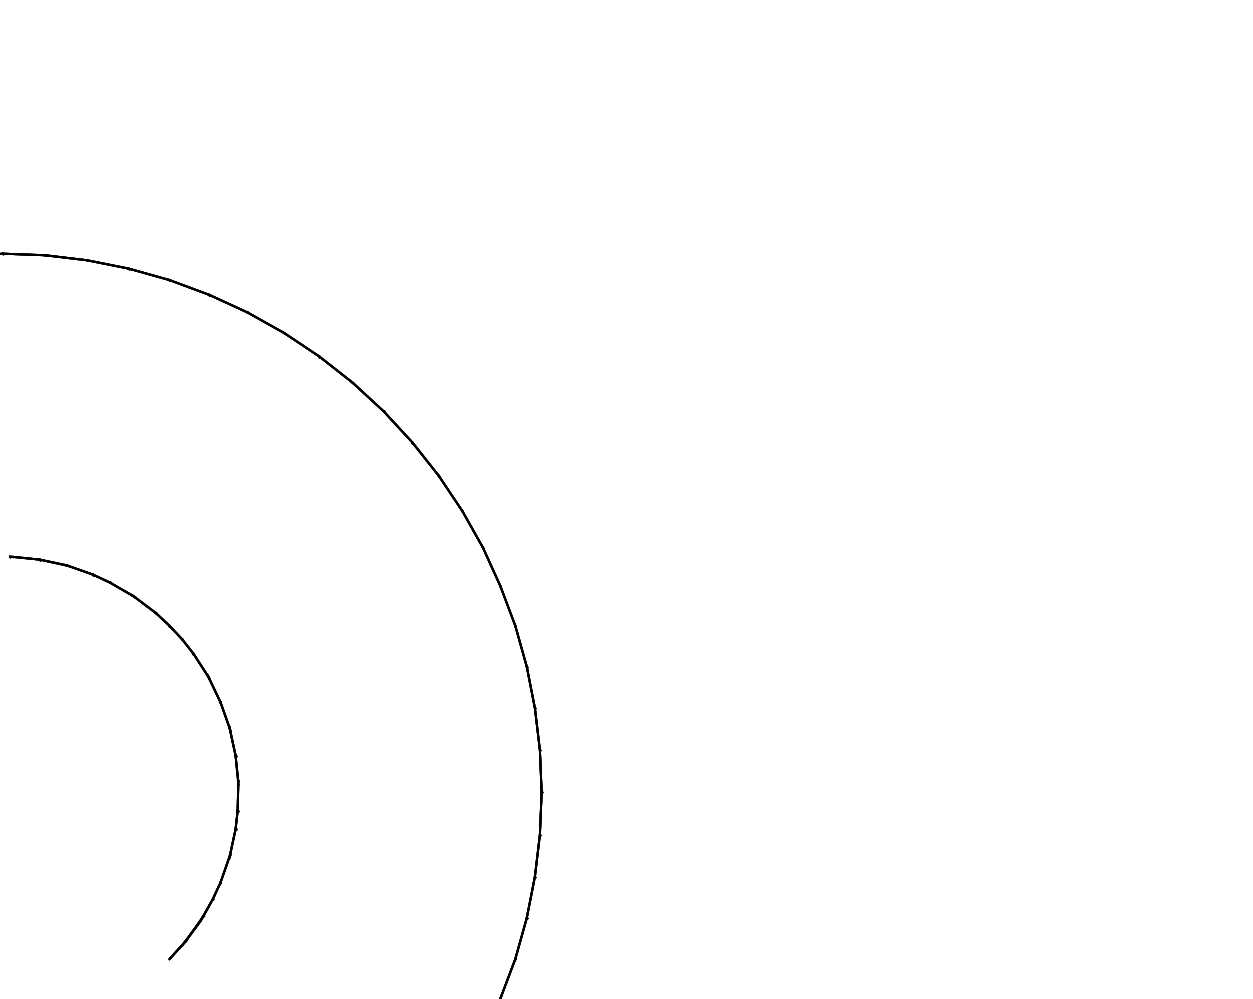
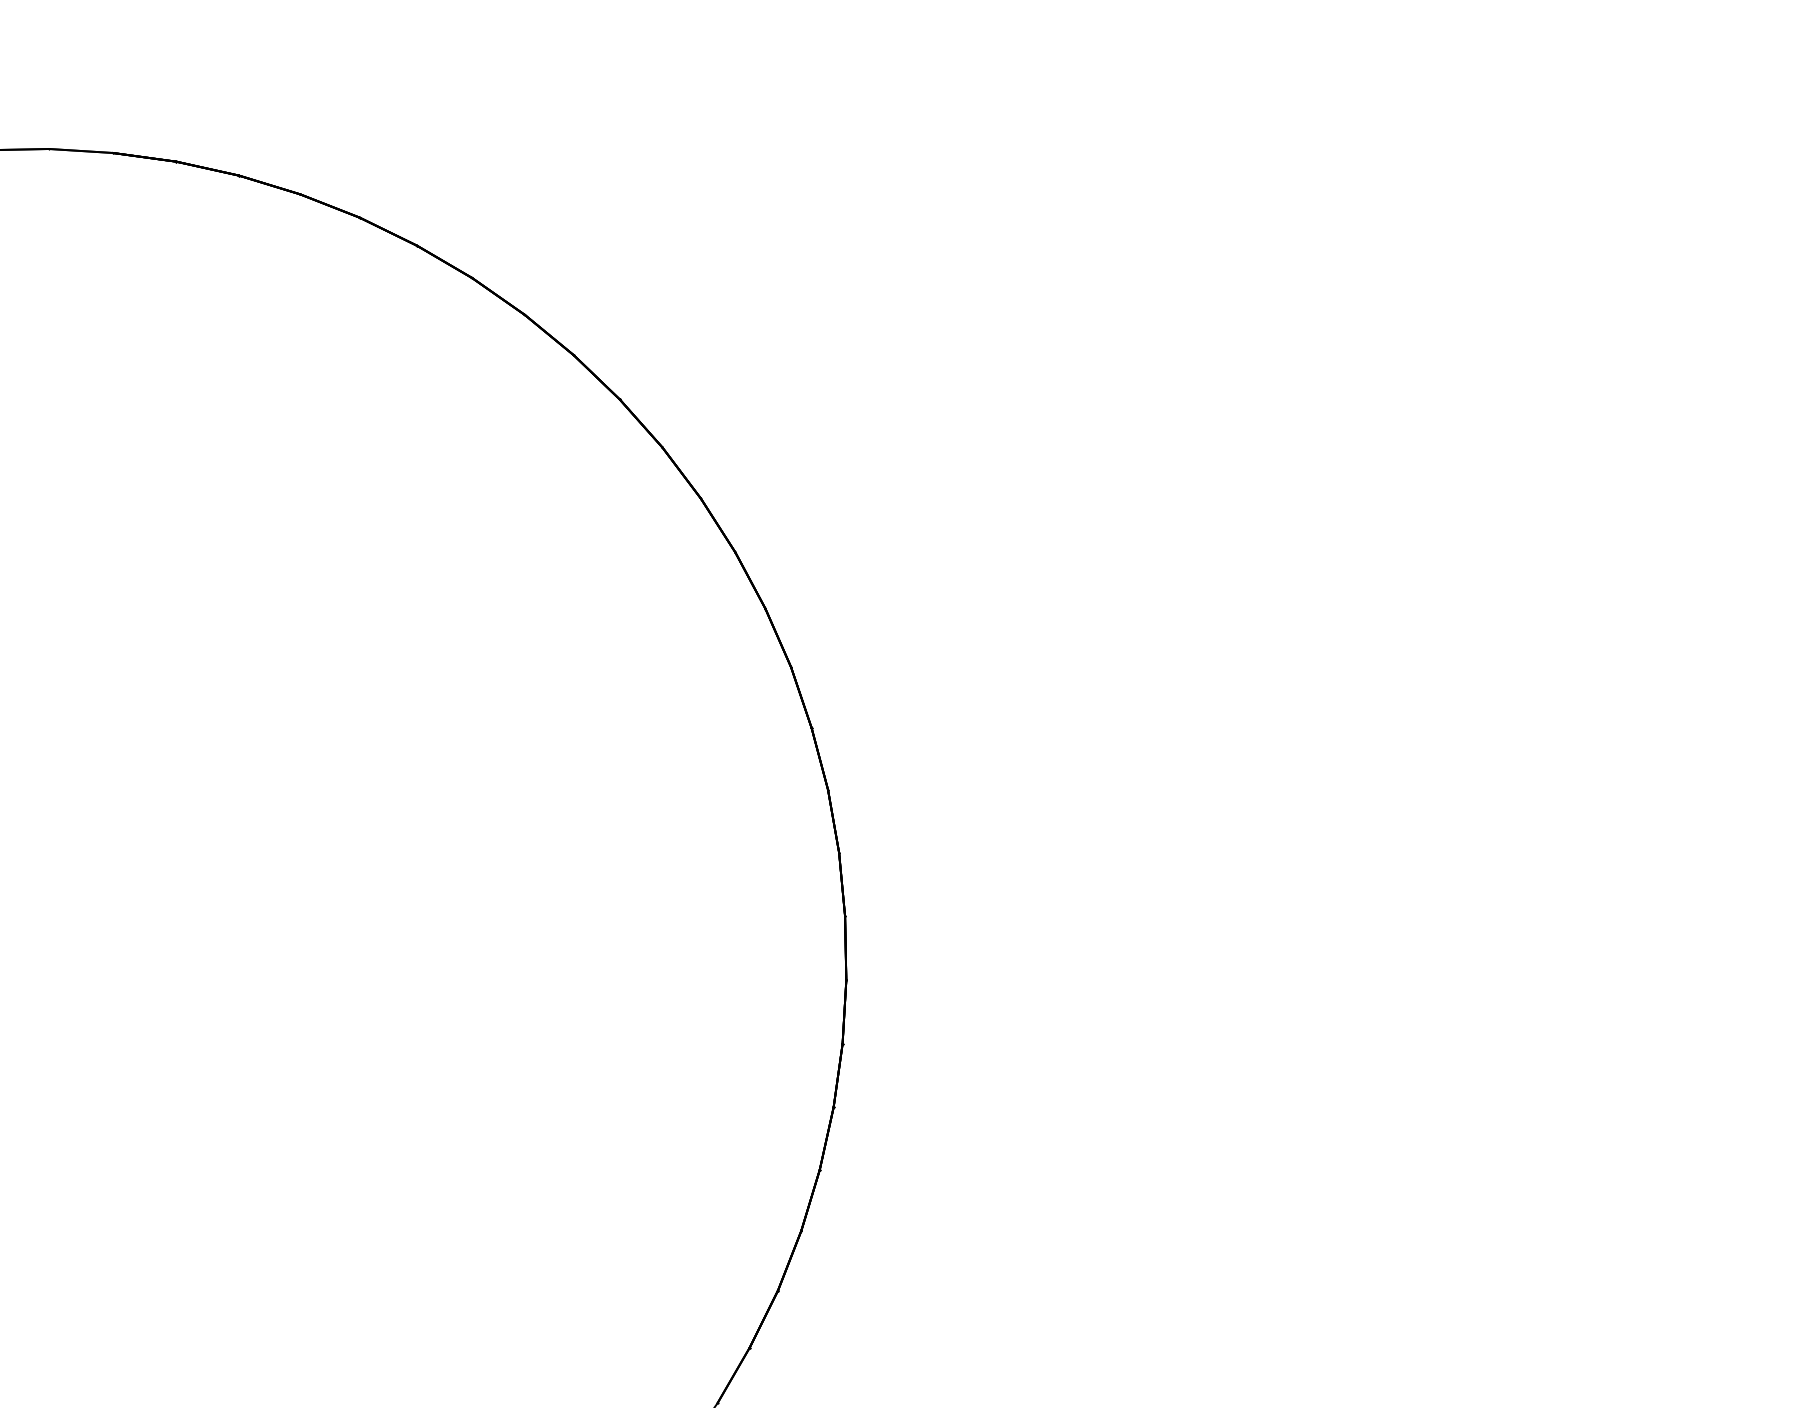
part: (229, 734) -> (381, 910), removed

